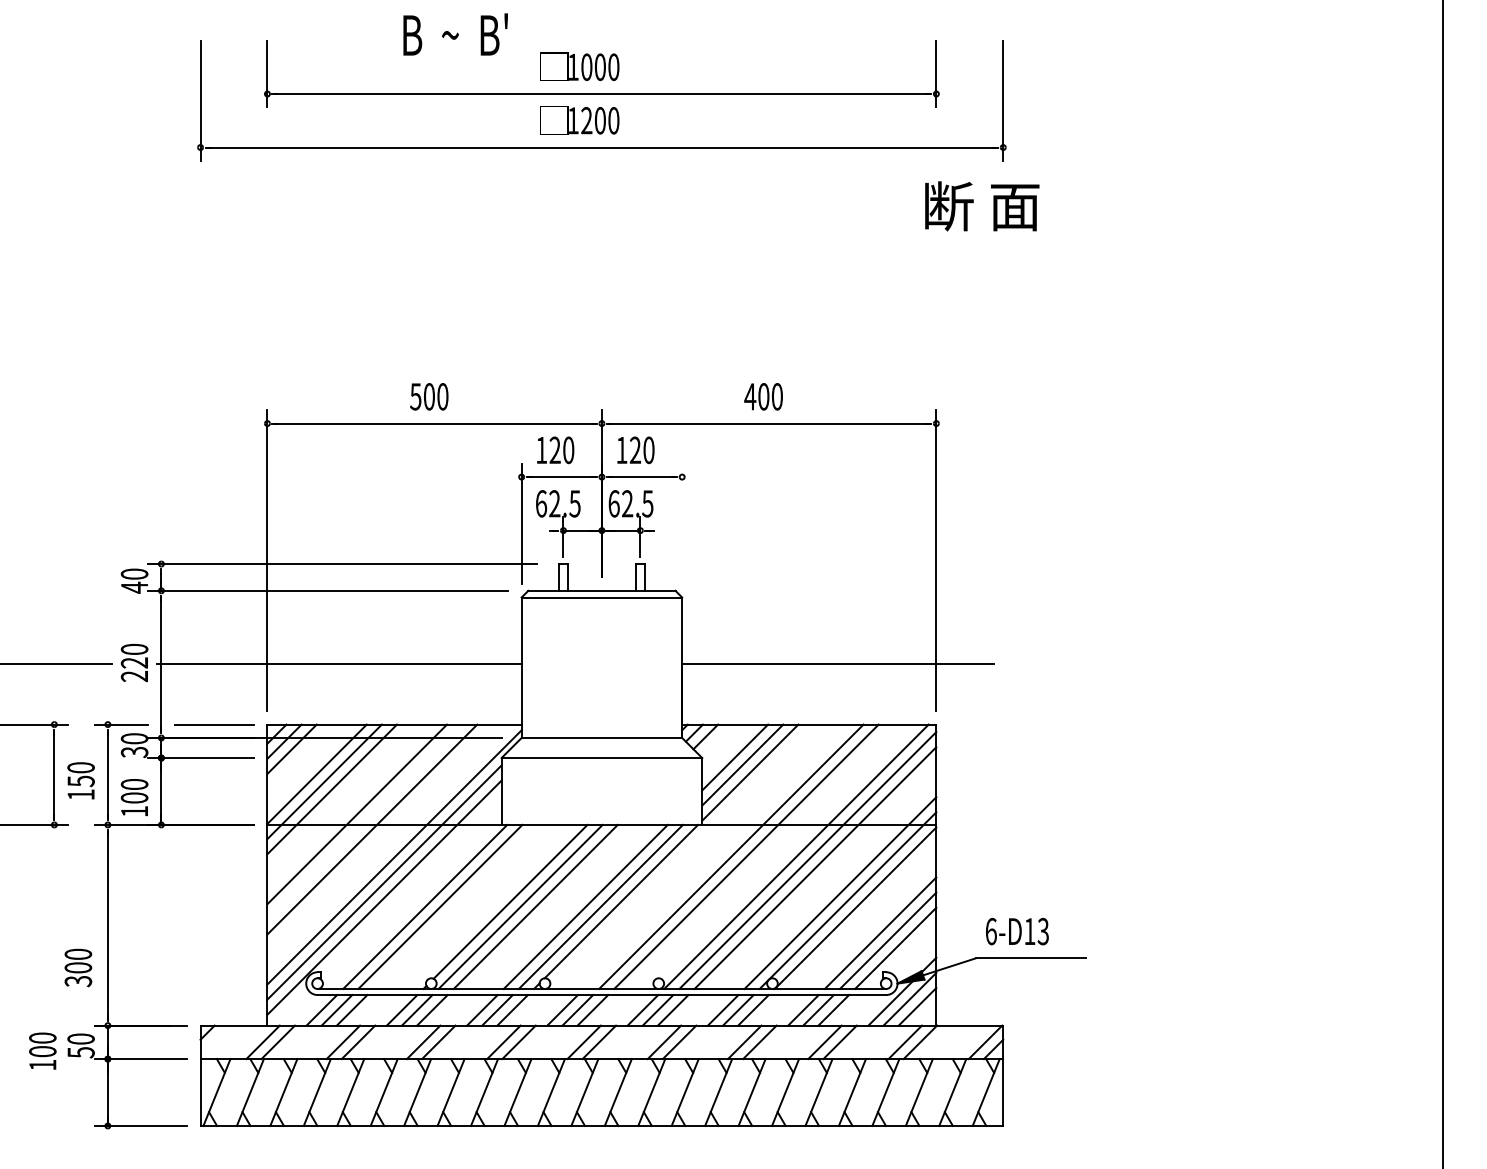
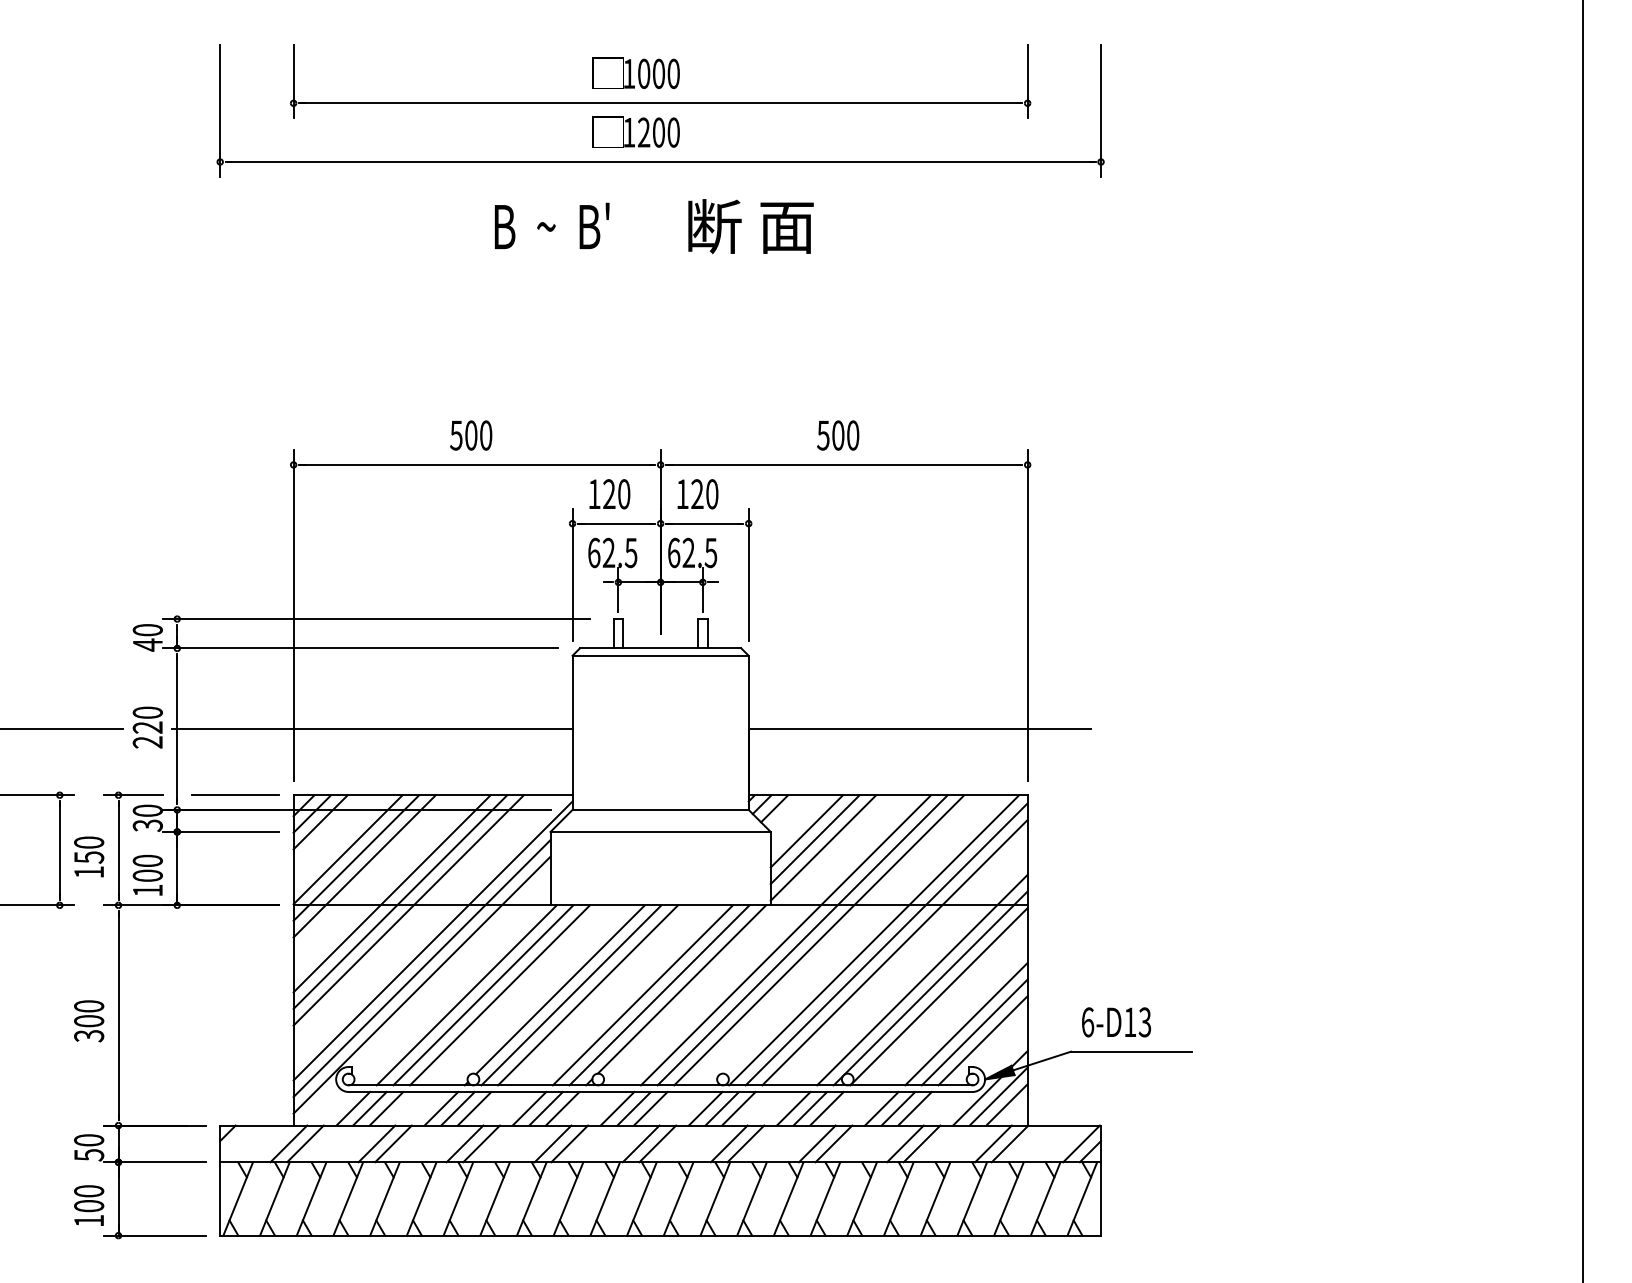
text: (455, 34) -> (551, 225), moved
text: (981, 206) -> (750, 226), moved
text: (750, 396) -> (823, 435), 400 -> 500
line: (681, 523) -> (748, 574), added
line: (364, 821) -> (400, 901), added
line: (715, 856) -> (785, 940), added
line: (455, 907) -> (499, 995), added
text: (78, 968) -> (89, 1021), moved
text: (43, 1051) -> (89, 1205), moved

